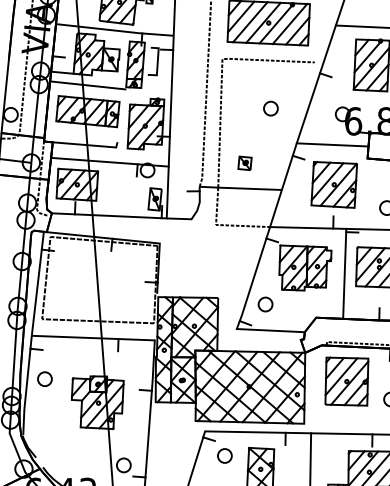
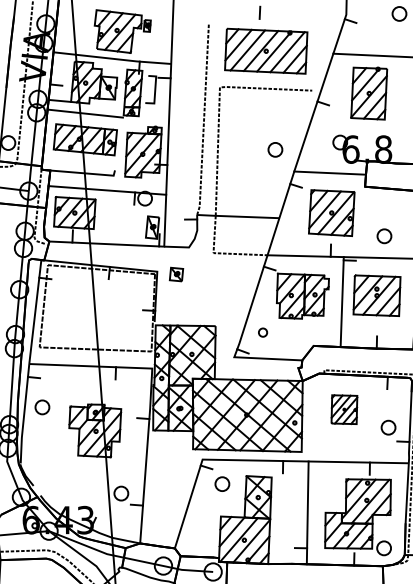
part: (271, 108) -> (275, 149), moved
part: (245, 163) -> (176, 274), moved
part: (265, 304) -> (262, 332), size x0.6
part: (347, 381) -> (344, 409), size x0.6

